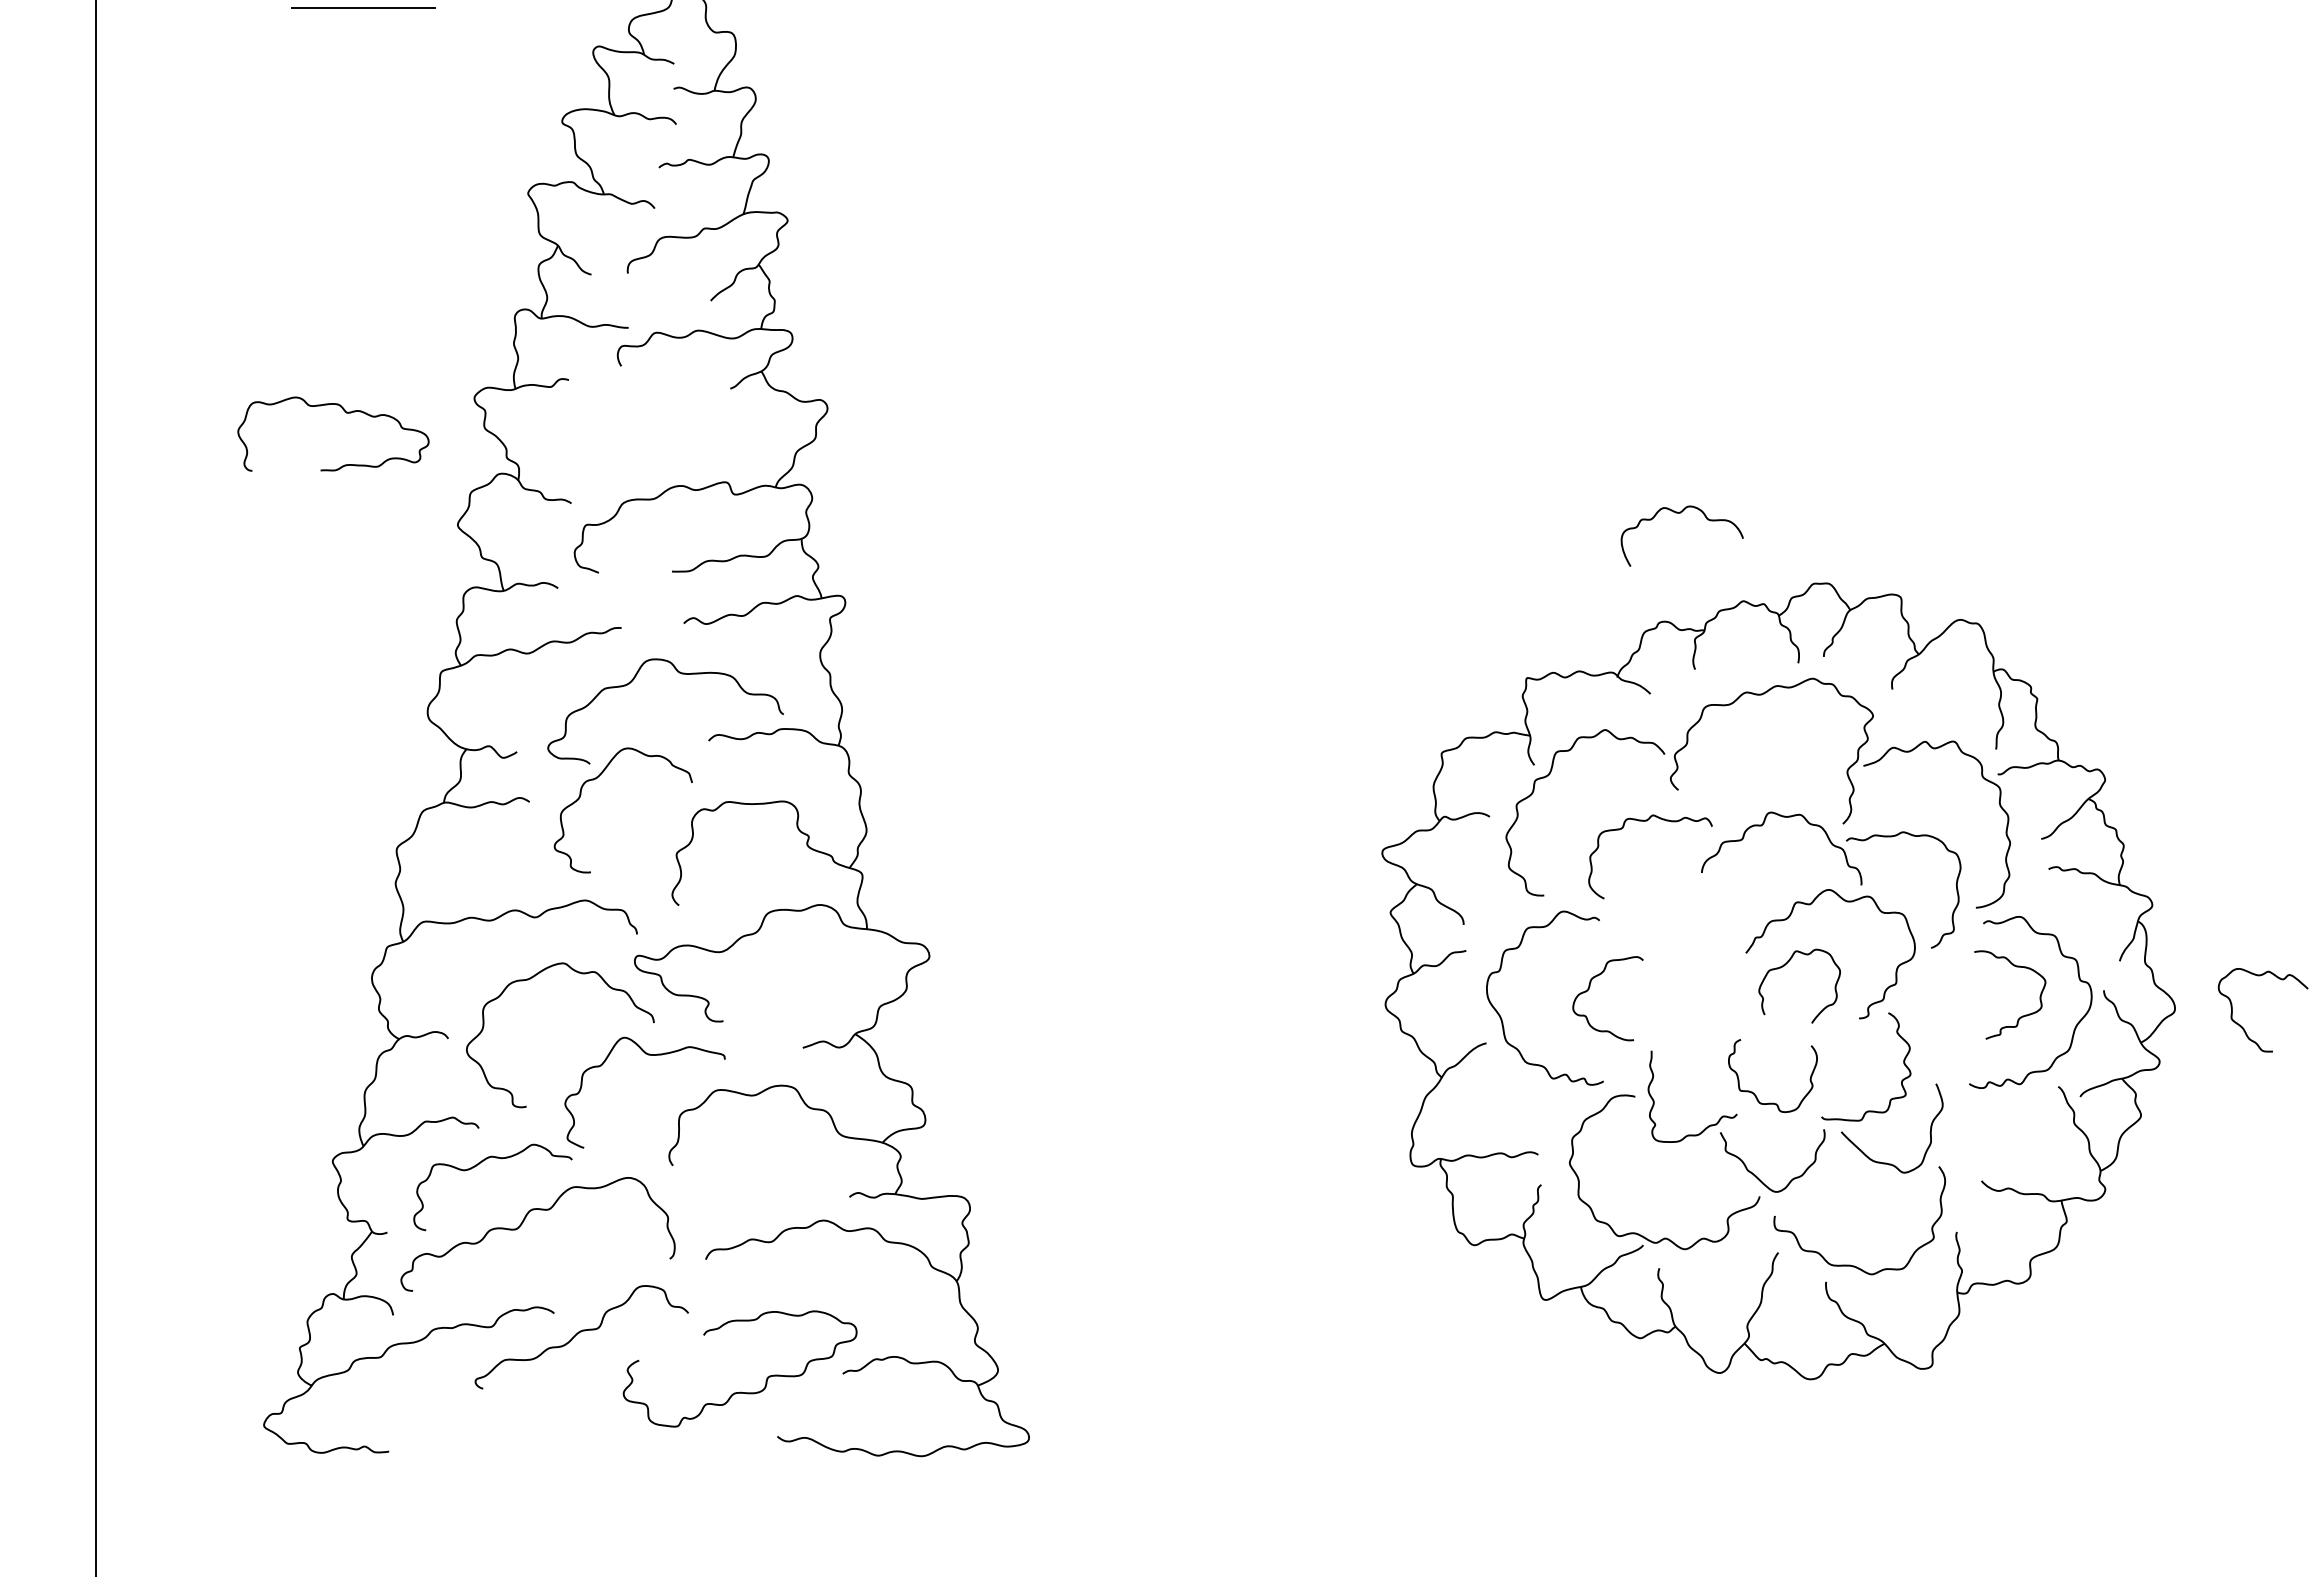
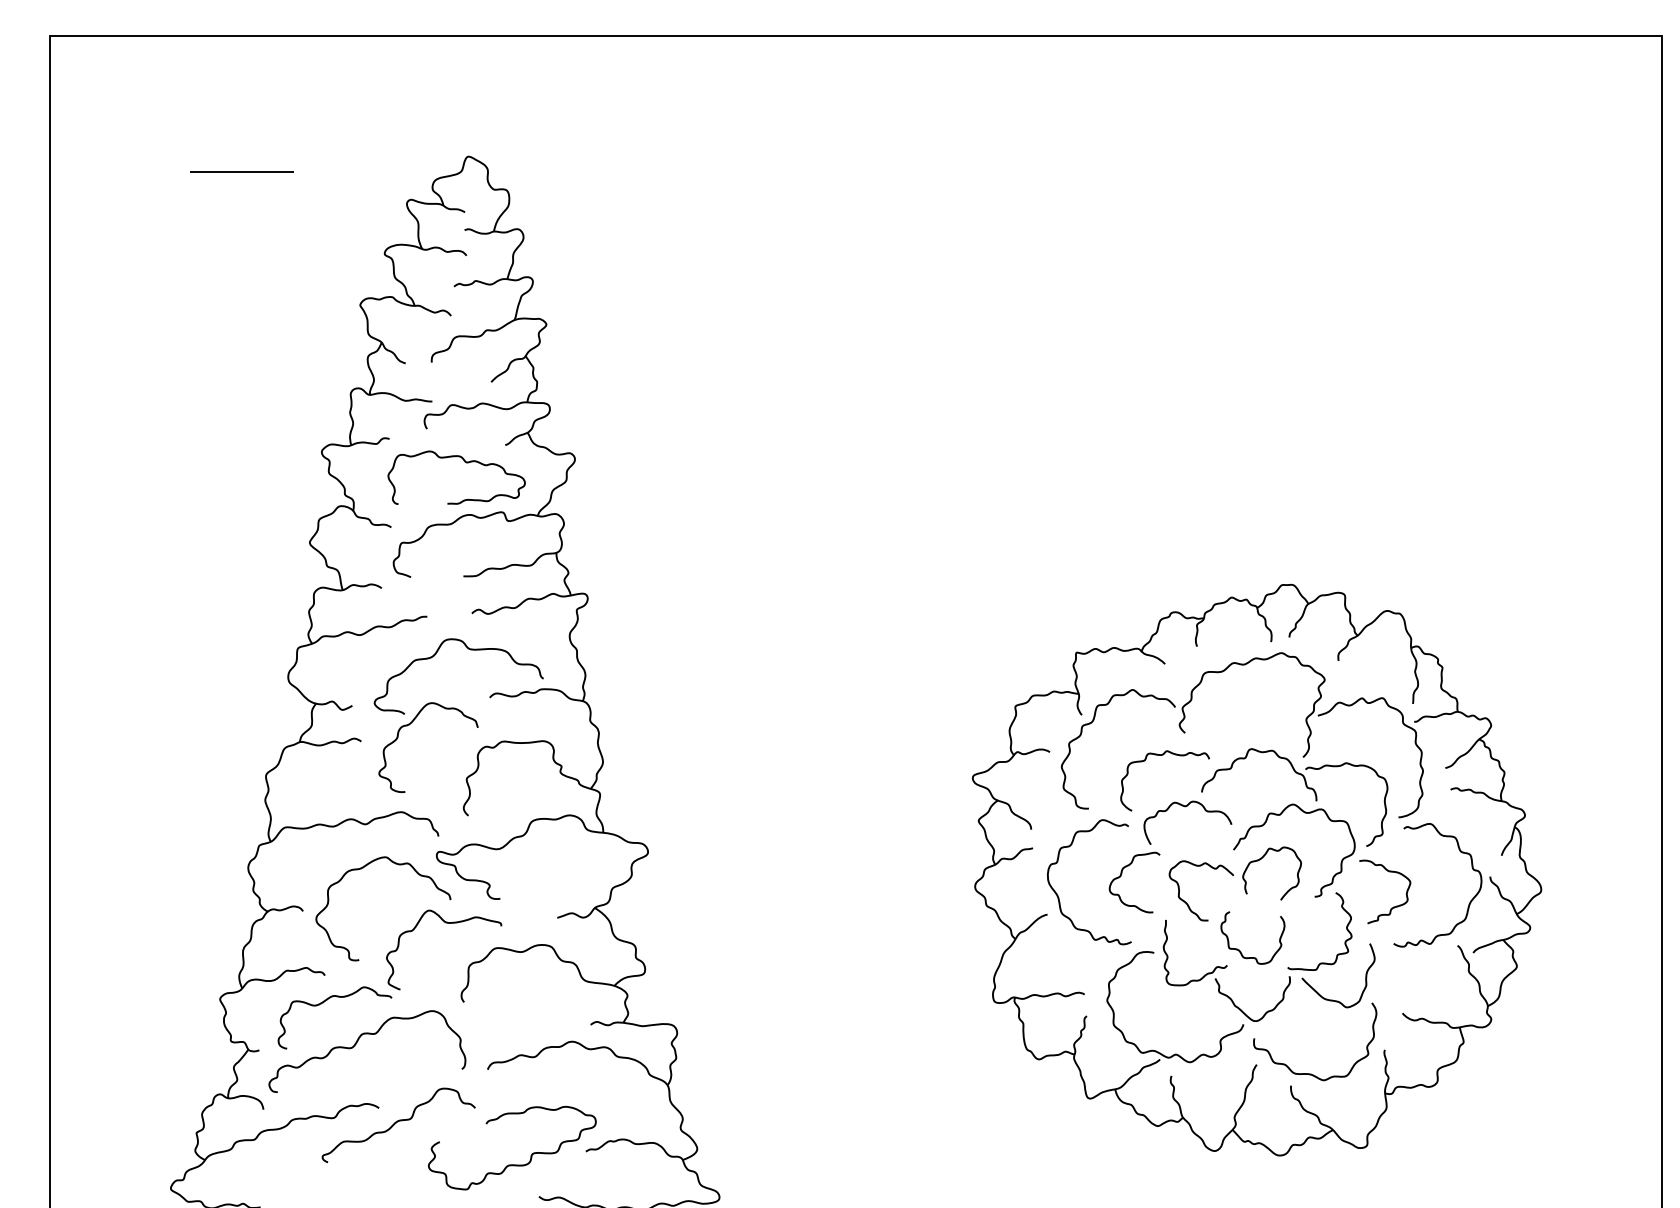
curve: (344, 412) -> (464, 462), moved
curve: (1678, 514) -> (1185, 807), moved
curve: (2021, 1015) -> (1393, 906), moved
curve: (2243, 1027) -> (1187, 903), moved

